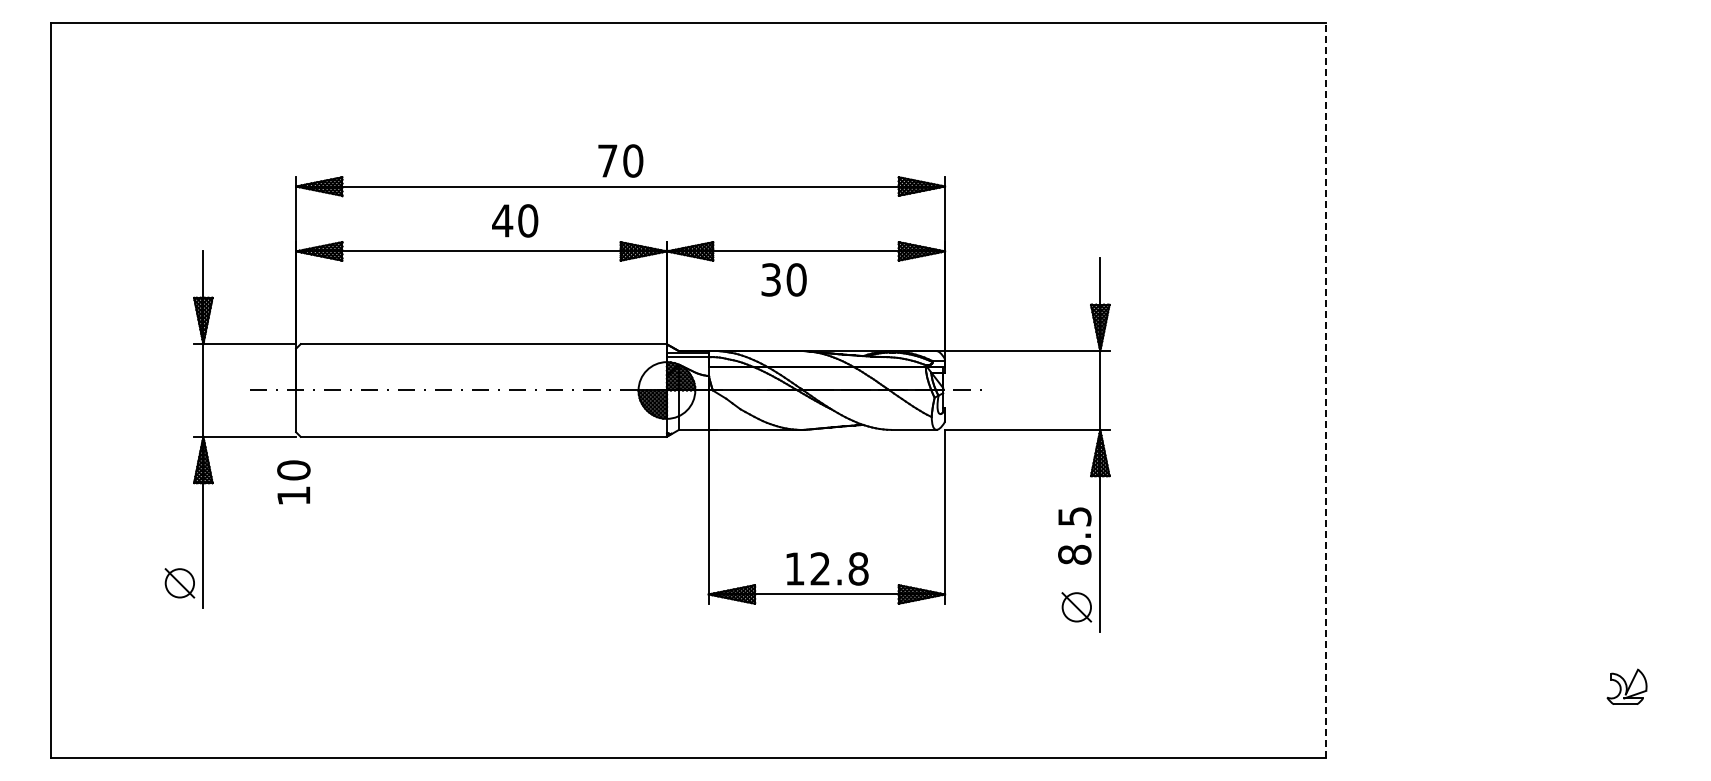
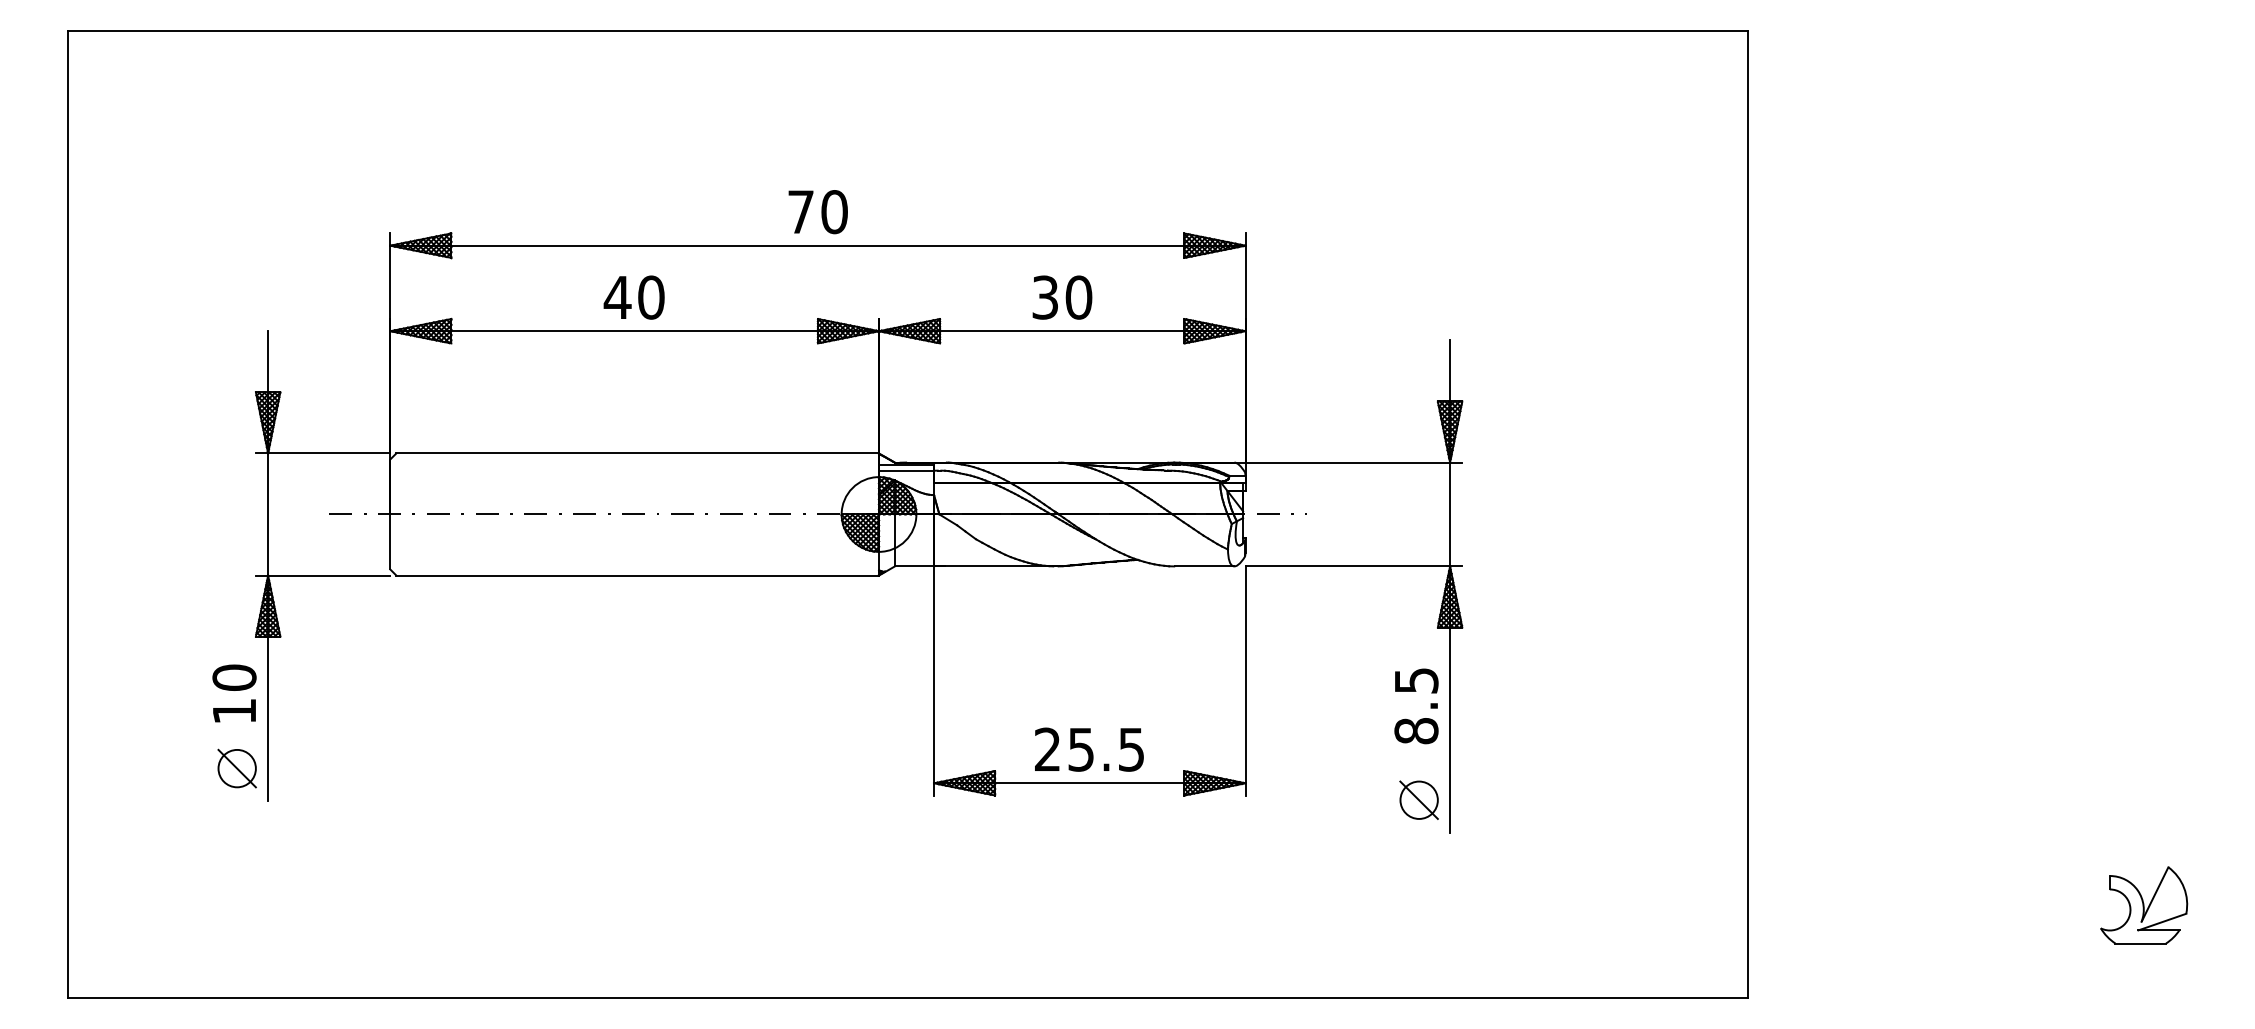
text: (515, 220) -> (634, 297), moved
text: (783, 279) -> (1061, 297), moved
line: (1326, 390) -> (1748, 514), dashed -> solid
text: (293, 482) -> (234, 693), moved
text: (826, 568) -> (1089, 749), 12.8 -> 25.5
part: (1626, 686) -> (2143, 904), size x1.67

